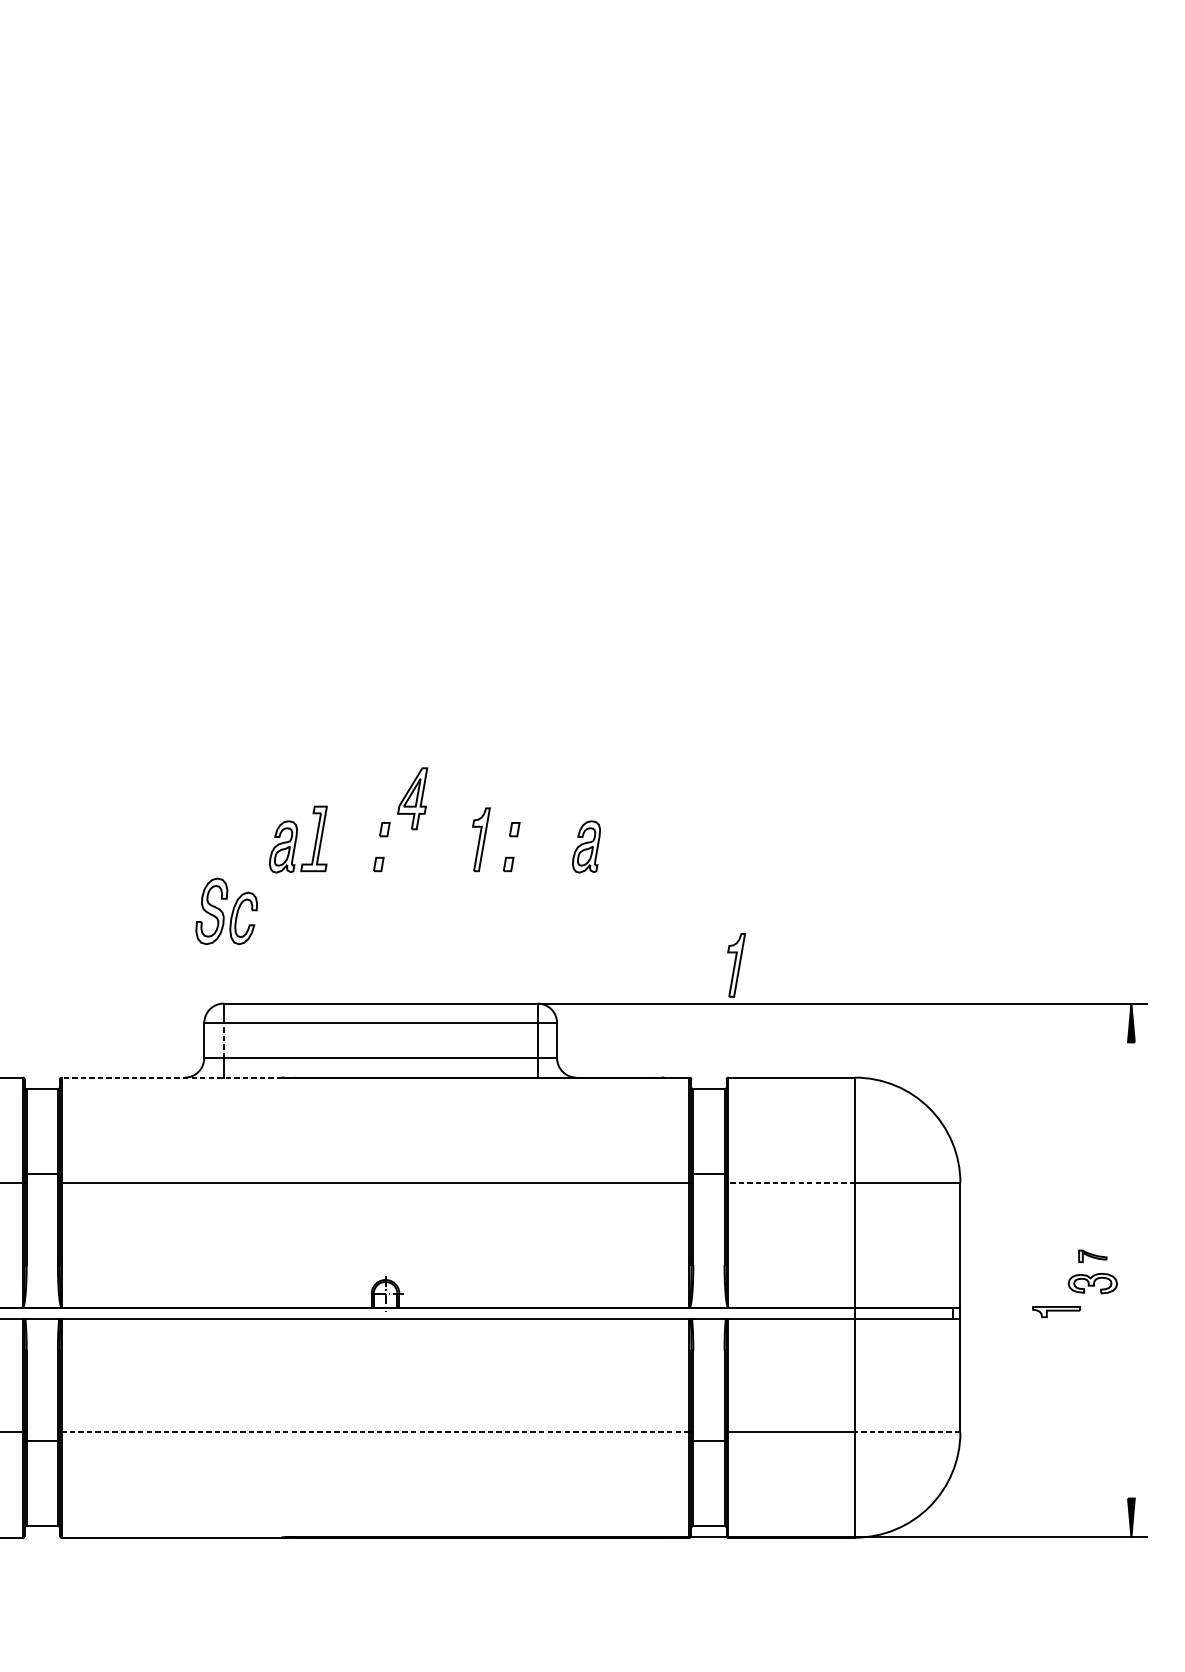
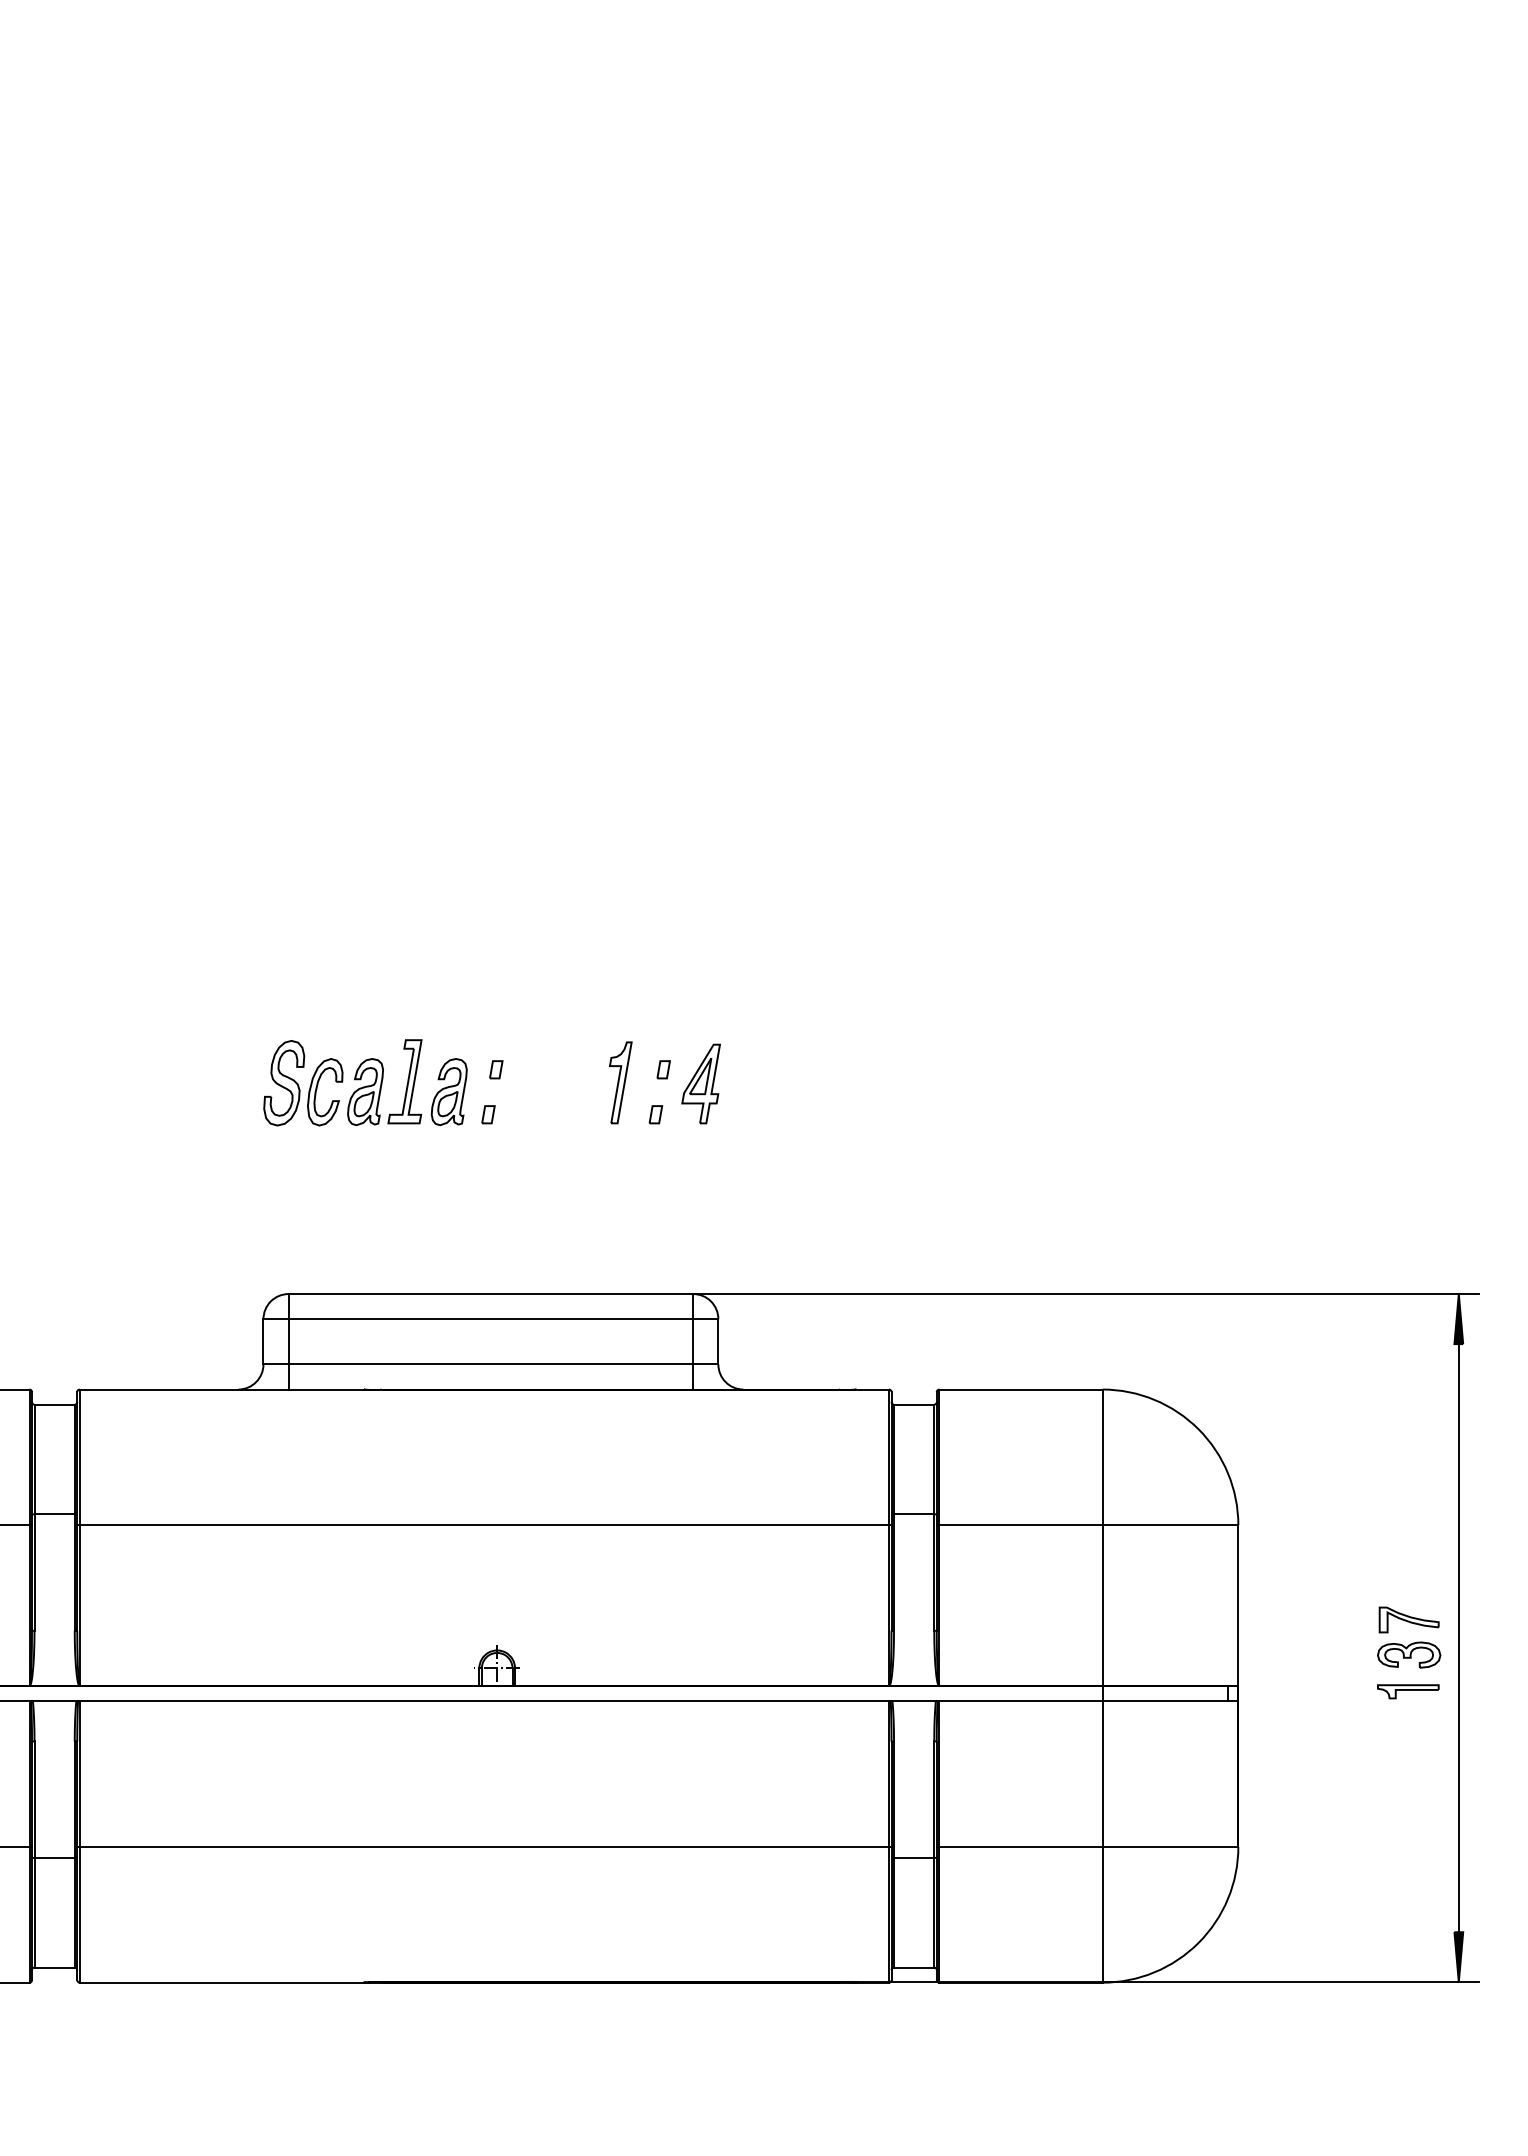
part: (412, 798) -> (700, 1083), moved
part: (585, 847) -> (448, 1092), moved
part: (226, 911) -> (303, 1083), moved
part: (736, 965) -> (949, 1244), removed
line: (223, 1040) -> (288, 1341), dashed -> solid
line: (171, 1077) -> (221, 1389), dashed -> solid
line: (791, 1183) -> (1020, 1525), dashed -> solid
part: (1092, 1255) -> (1408, 1619), size x1.67
line: (1131, 1270) -> (1458, 1638), added
part: (1056, 1311) -> (1408, 1691), moved
line: (375, 1432) -> (484, 1846), dashed -> solid
line: (907, 1432) -> (1170, 1846), dashed -> solid

